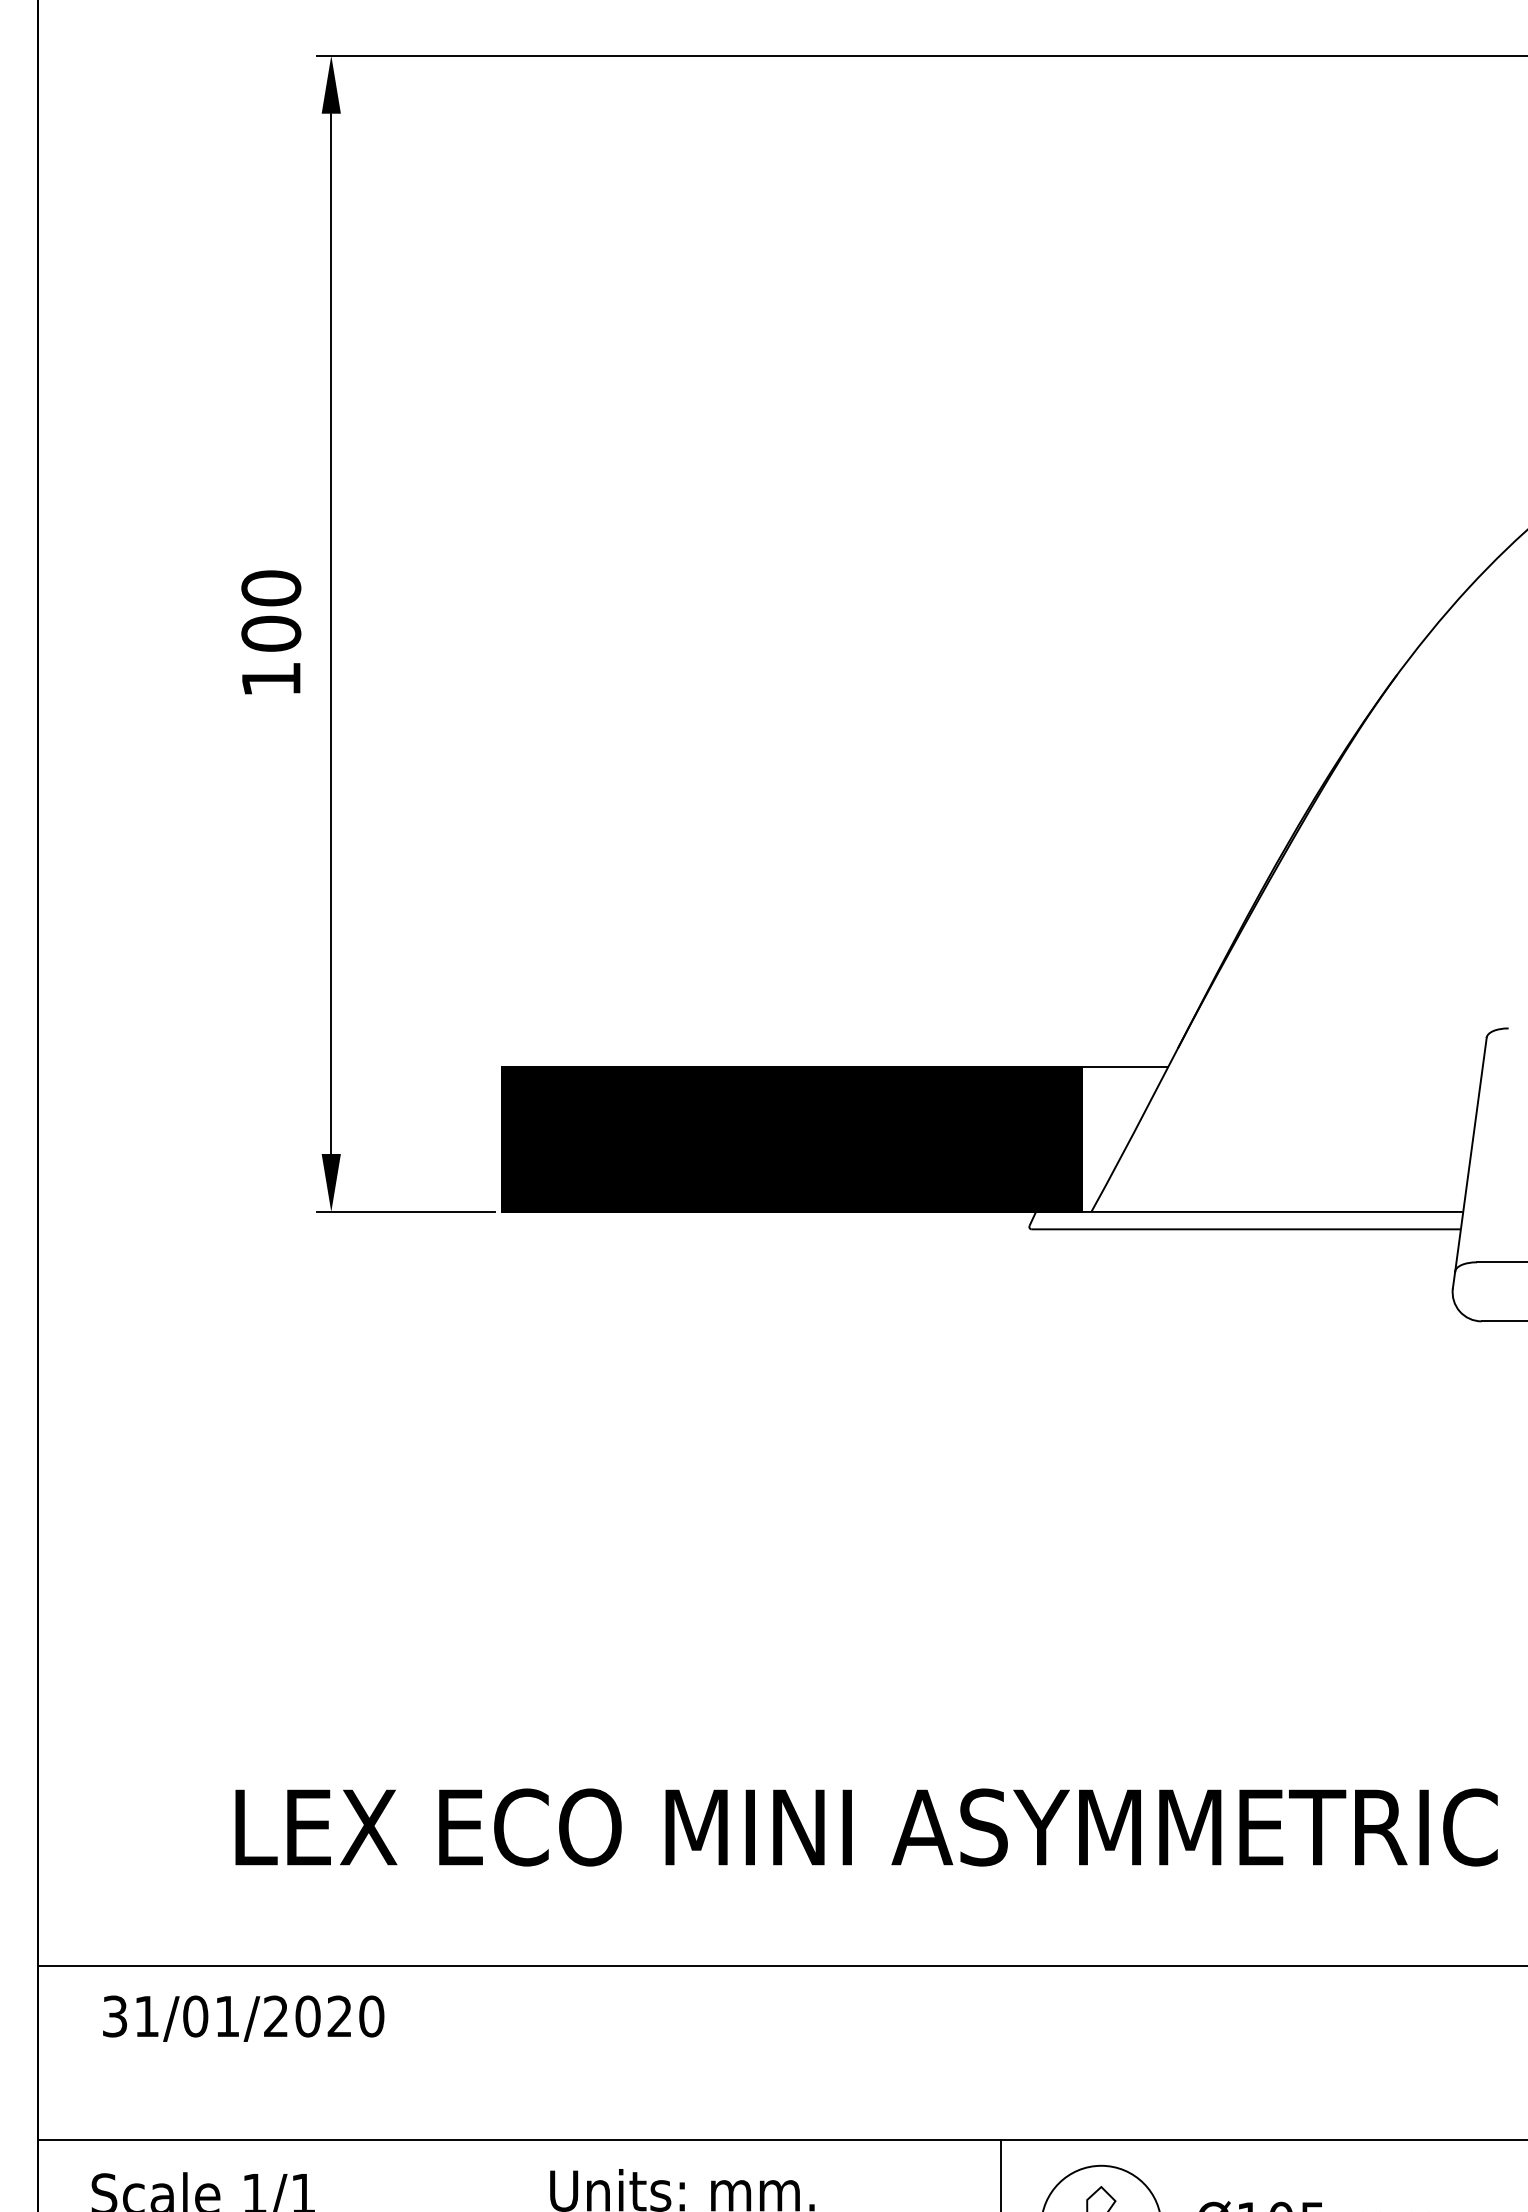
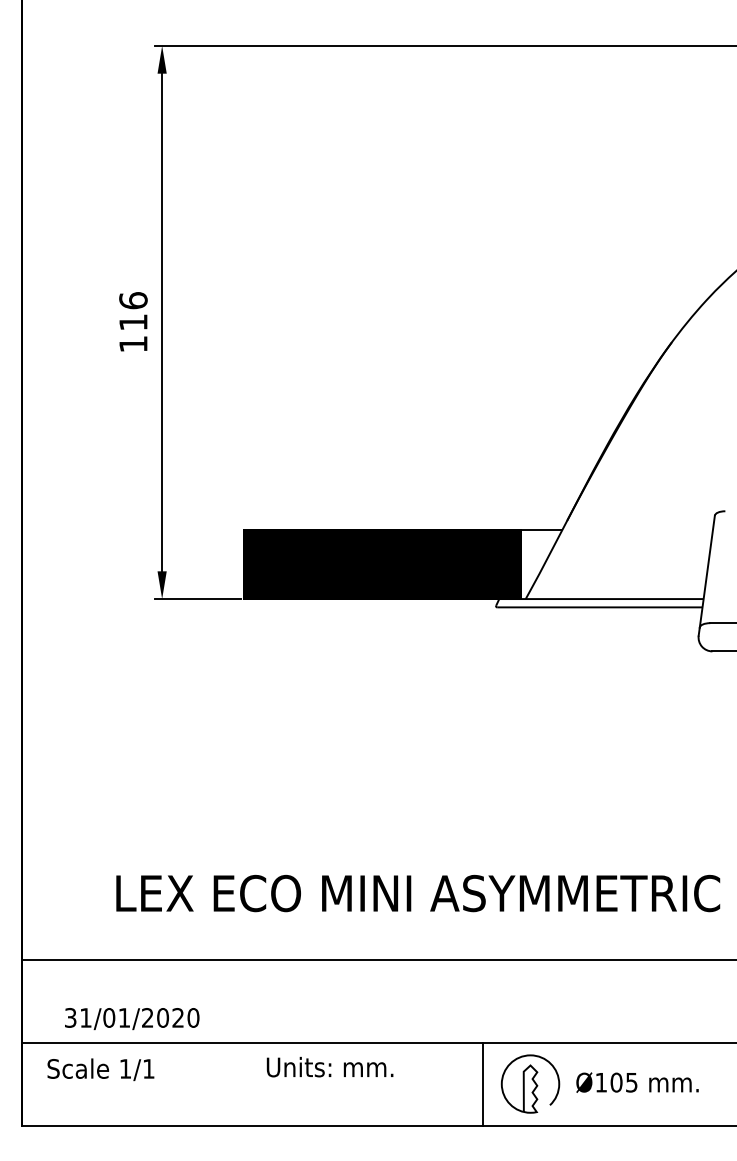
text: (271, 610) -> (133, 311), 100 -> 116
text: (244, 2019) -> (132, 1019), moved

